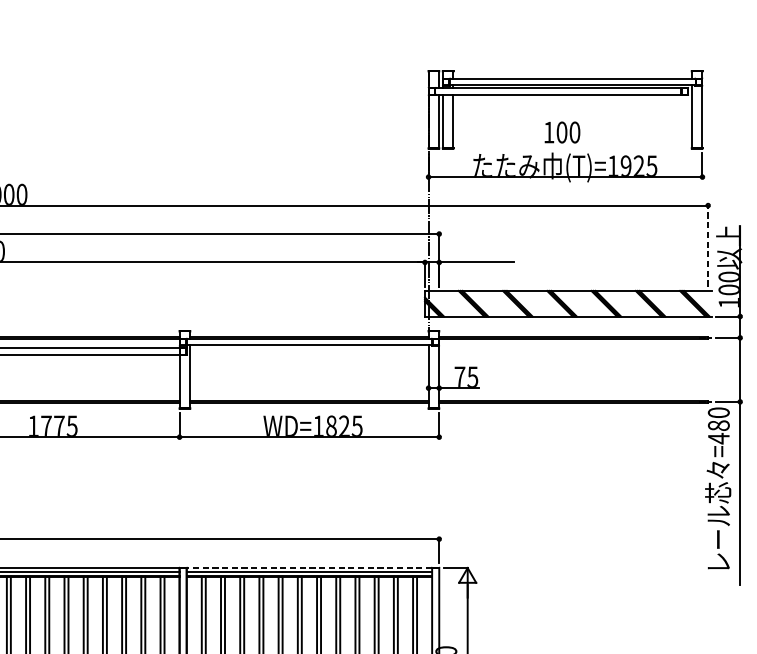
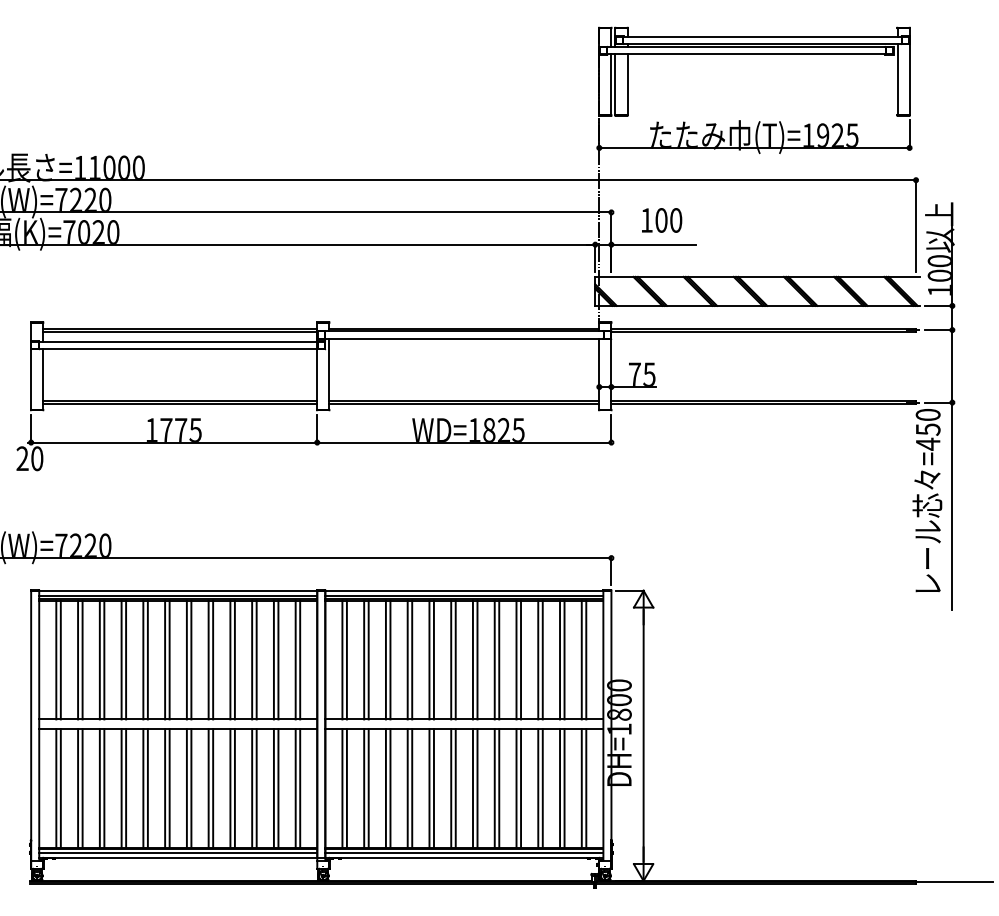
text: (562, 132) -> (662, 220), moved
line: (708, 245) -> (916, 225), dashed -> solid
text: (718, 425) -> (927, 429), =480 -> =450
line: (308, 567) -> (463, 590), dashed -> solid

